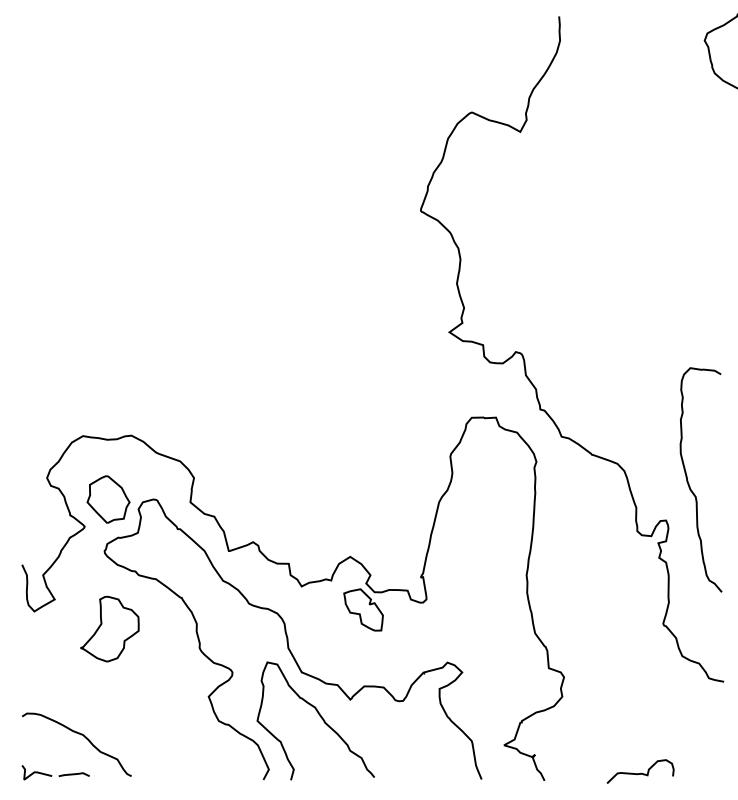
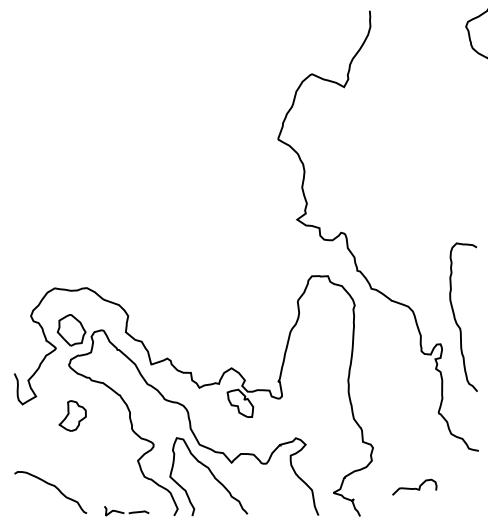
part: (109, 628) -> (72, 415), size x0.7
curve: (641, 771) -> (415, 487), moved
part: (55, 773) -> (126, 511), moved

